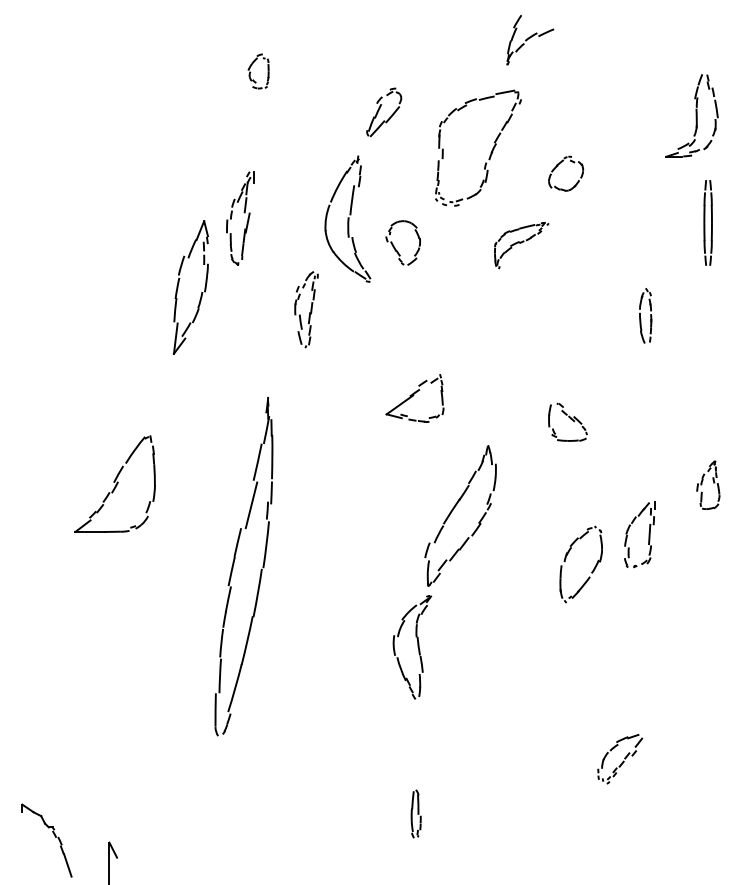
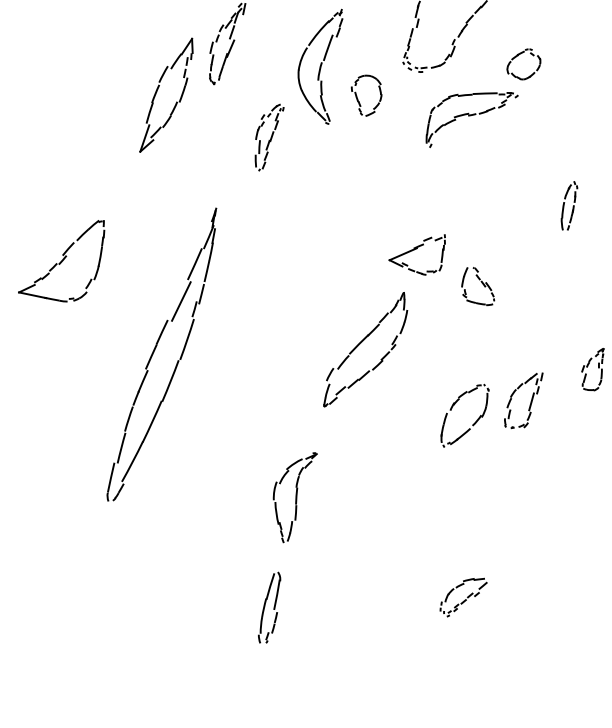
part: (521, 245) -> (471, 119), size x1.67
part: (414, 398) -> (417, 251), moved
part: (412, 647) -> (290, 496), moved
part: (415, 813) -> (270, 607), size x1.67

